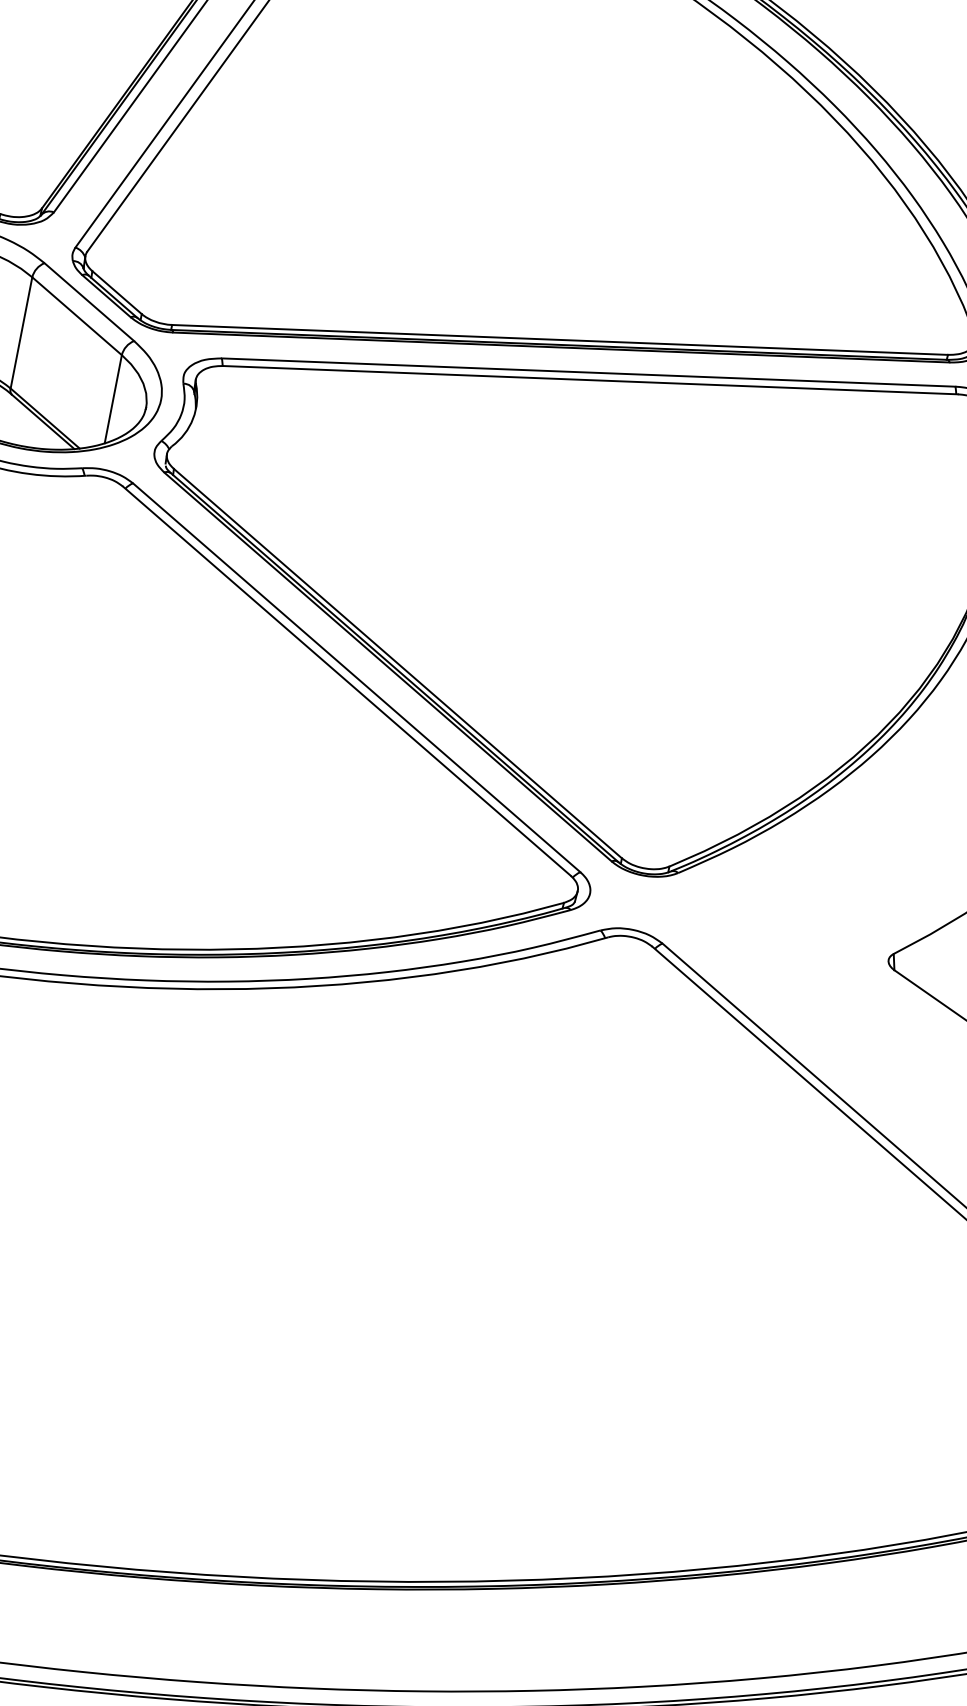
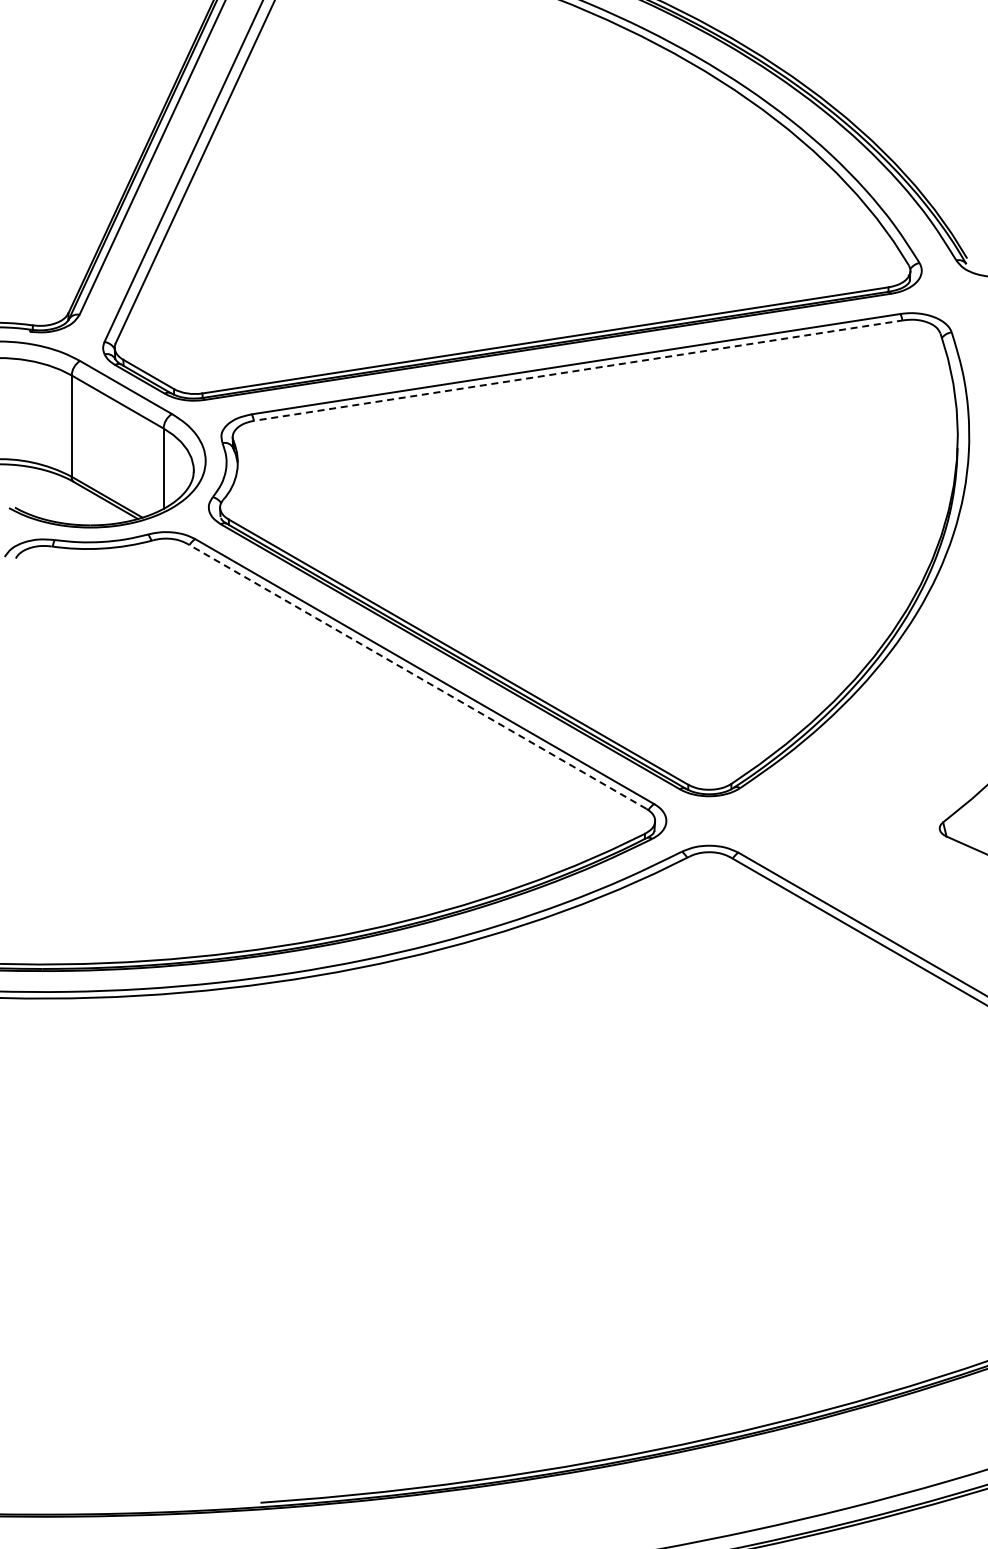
line: (590, 380) -> (579, 370), solid -> dashed
line: (346, 681) -> (416, 676), solid -> dashed

